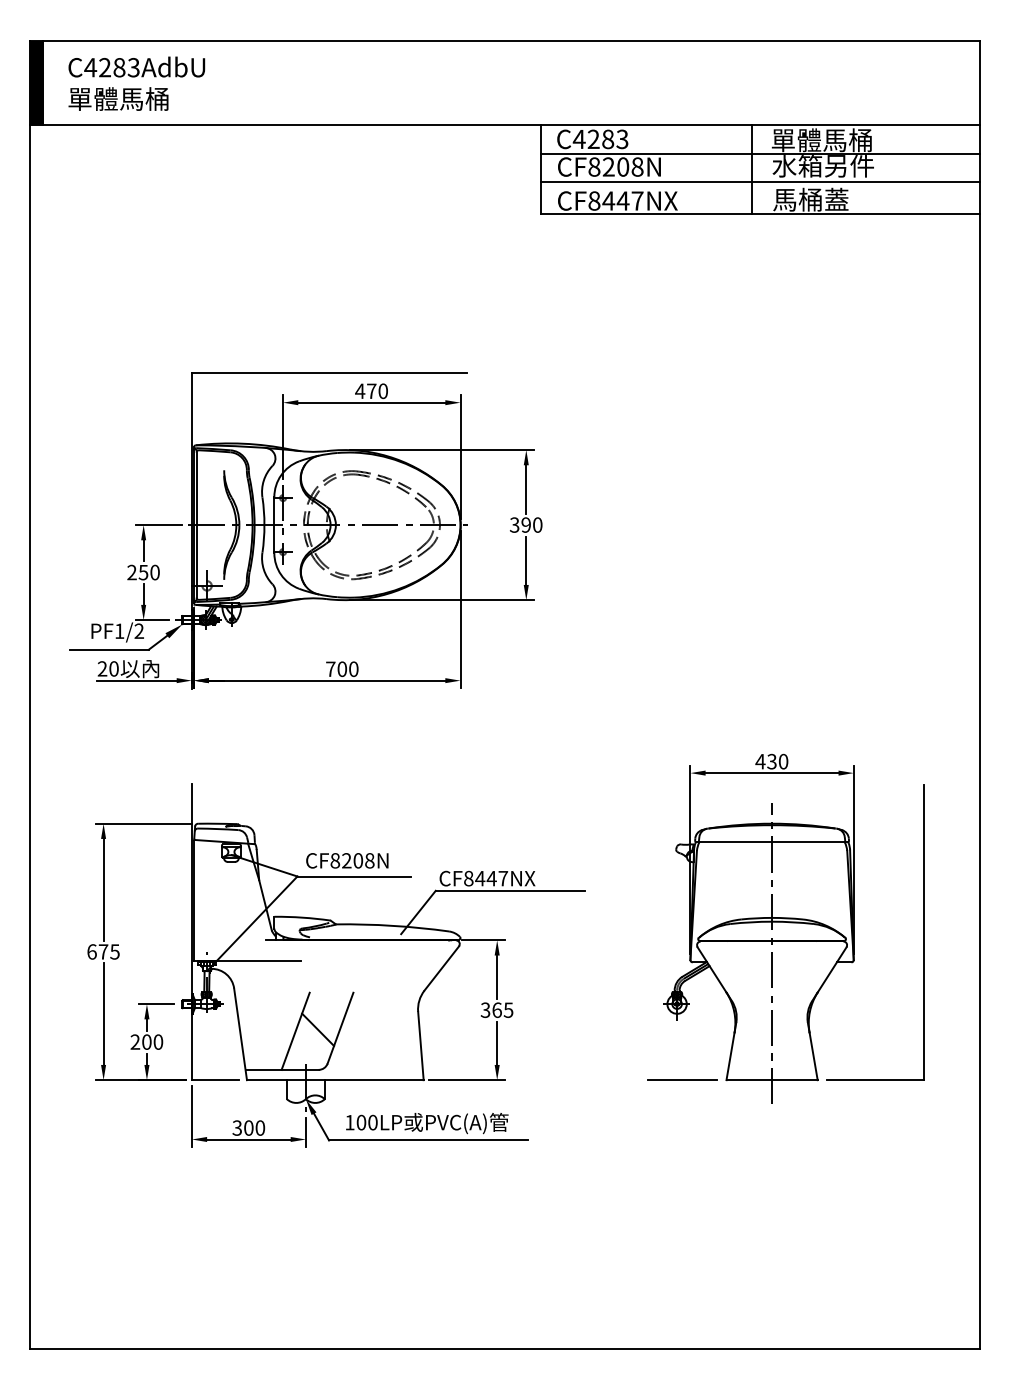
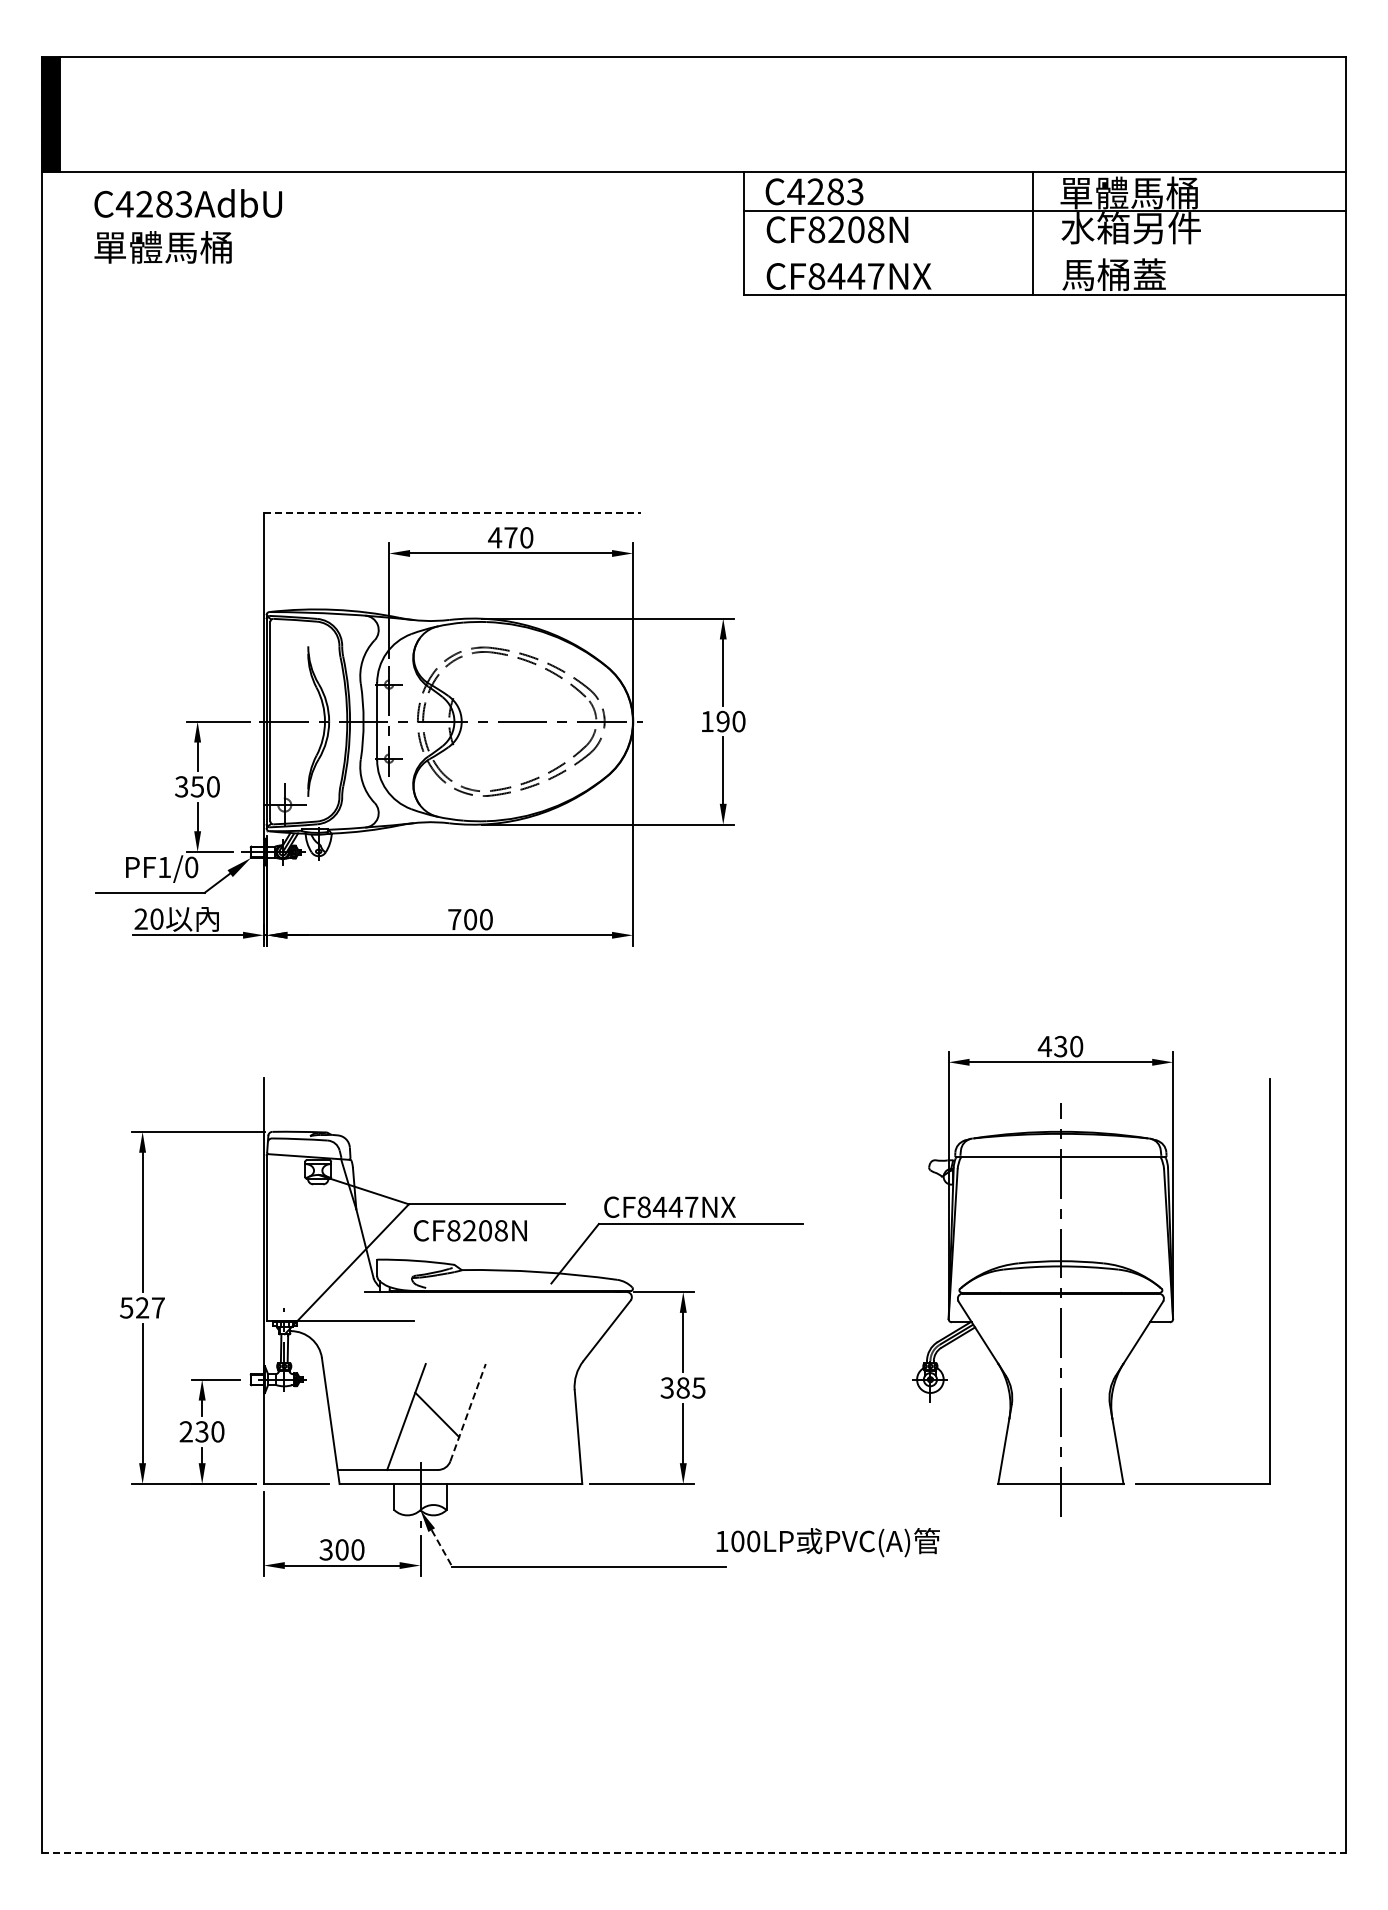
text: (136, 83) -> (187, 226), moved
line: (760, 182) -> (1044, 250), removed
line: (329, 372) -> (452, 512), solid -> dashed
text: (514, 525) -> (706, 721), 390 -> 190
text: (131, 572) -> (181, 786), 250 -> 350
text: (139, 631) -> (191, 867), PF1/2 -> PF1/0
text: (346, 860) -> (469, 1230), moved
text: (103, 951) -> (142, 1307), 675 -> 527
text: (496, 1009) -> (682, 1387), 365 -> 385
line: (340, 1028) -> (468, 1412), solid -> dashed
text: (146, 1041) -> (201, 1431), 200 -> 230
line: (682, 1080) -> (937, 1484), removed
text: (426, 1123) -> (827, 1542), moved
line: (321, 1127) -> (442, 1548), solid -> dashed
line: (505, 1348) -> (694, 1852), solid -> dashed

